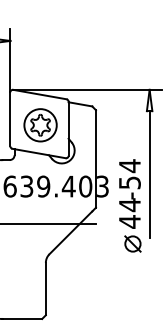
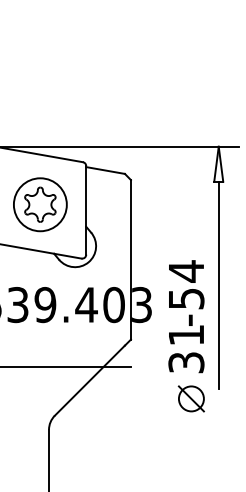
text: (129, 213) -> (185, 349), 44 -> 31

